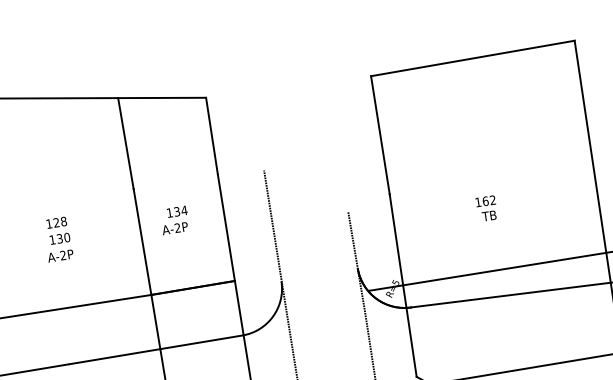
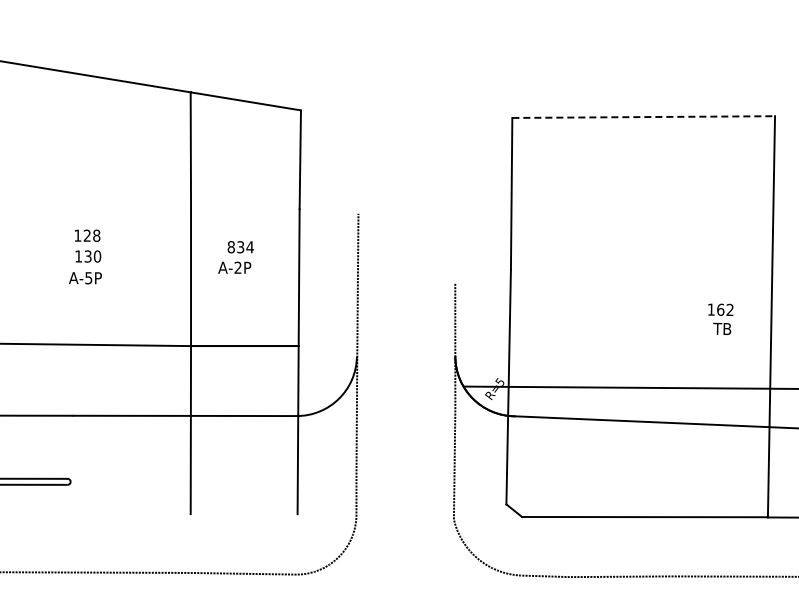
line: (473, 58) -> (644, 117), solid -> dashed
text: (486, 208) -> (720, 318), moved
text: (169, 213) -> (230, 247), 134 -> 834
text: (63, 255) -> (88, 278), A-2P -> A-5P

